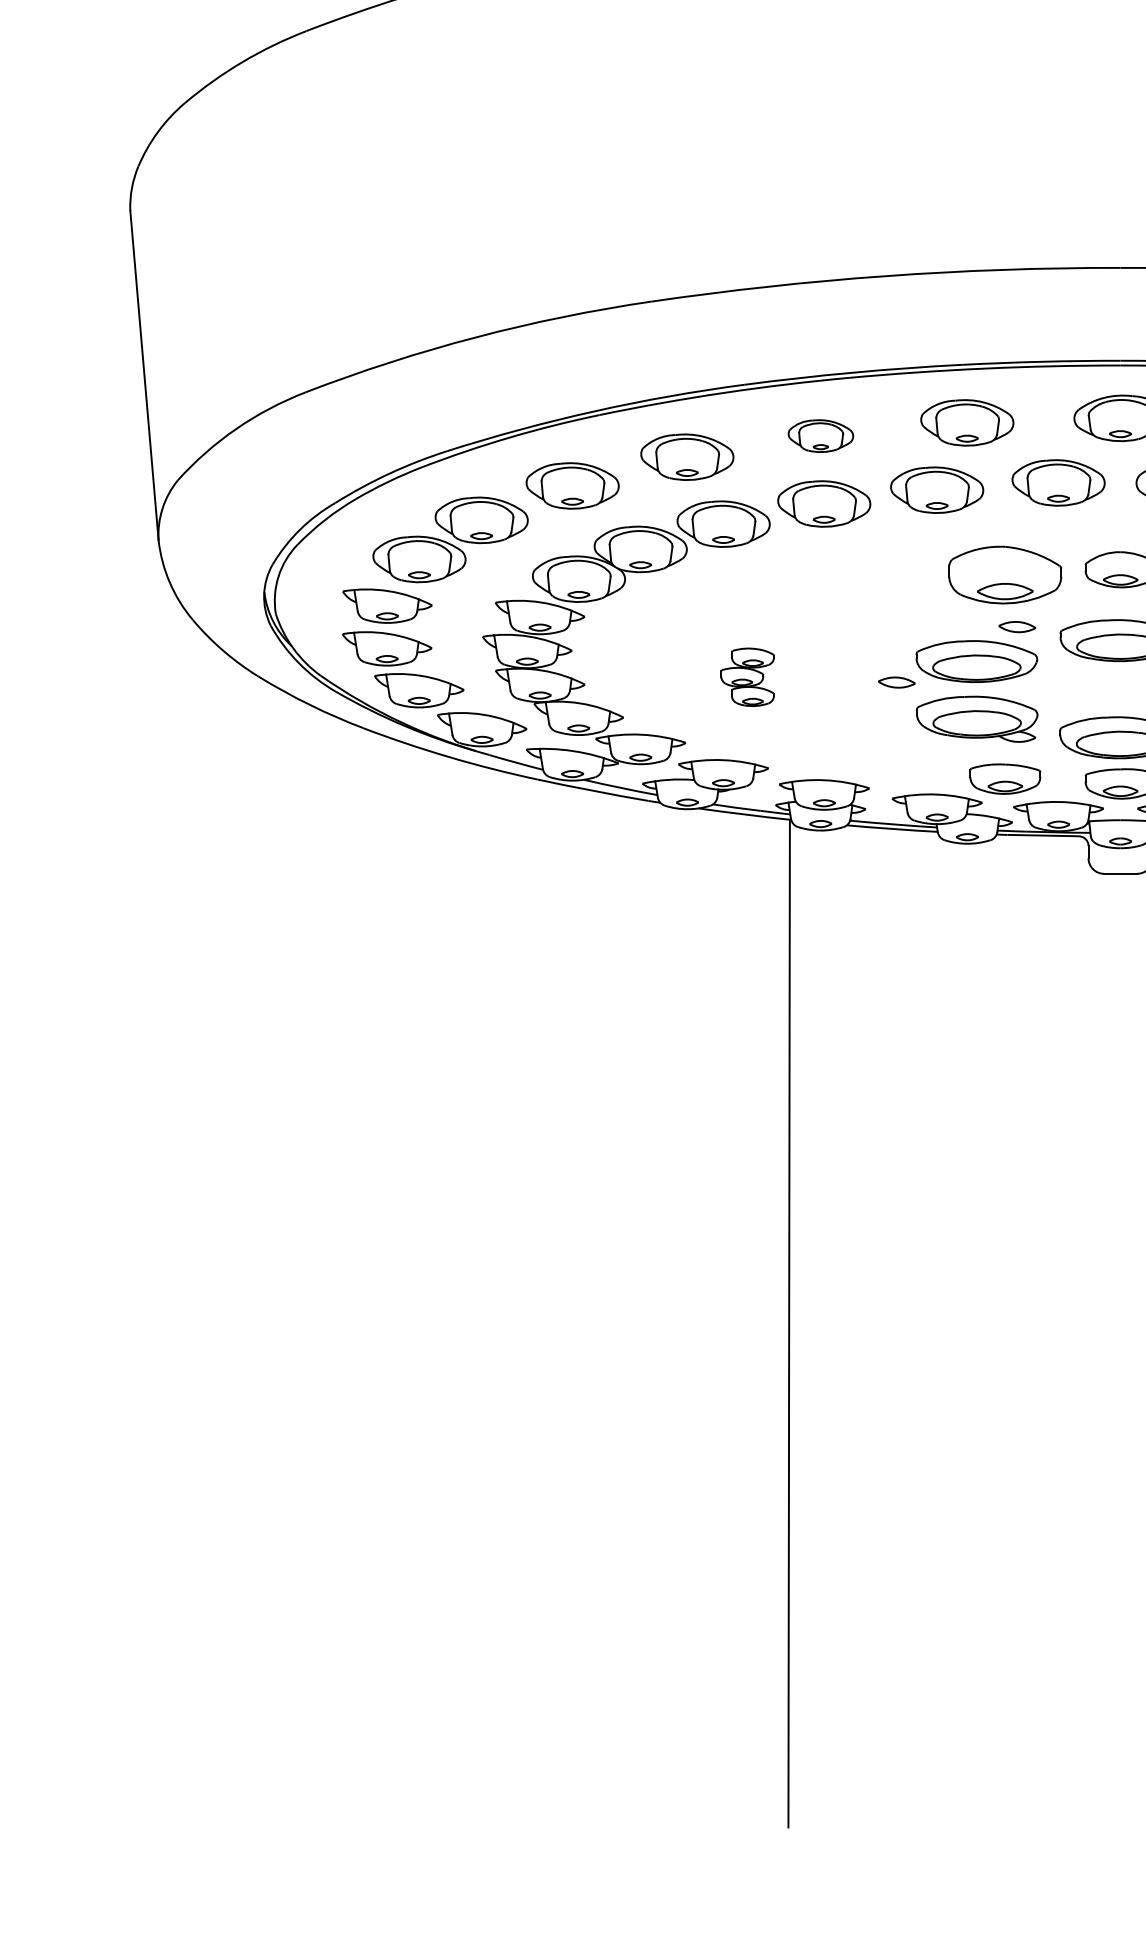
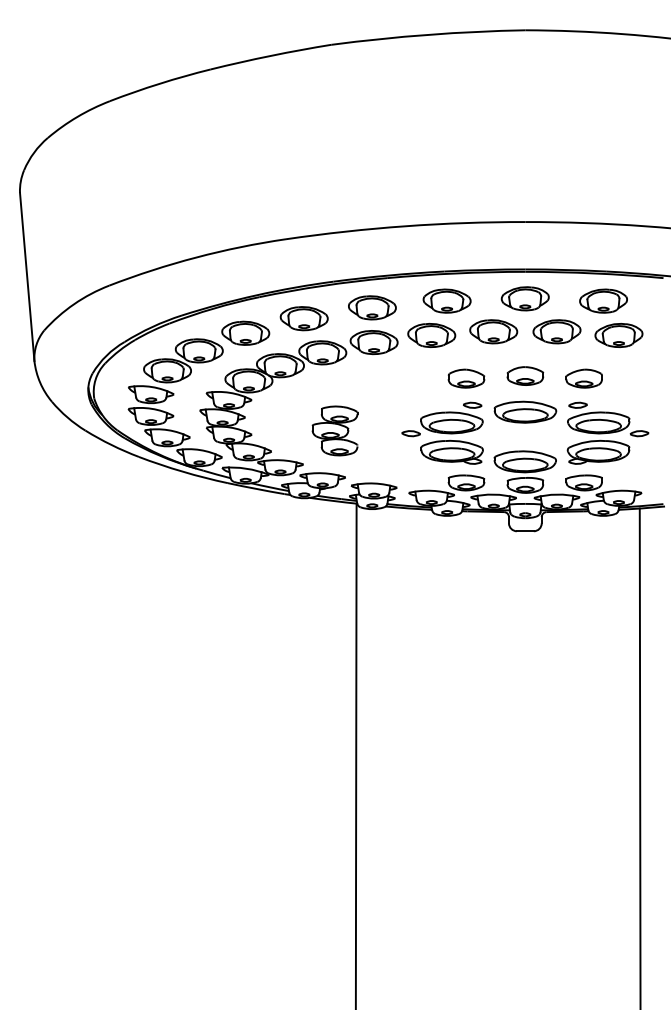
part: (821, 435) -> (372, 307), size x1.43
part: (1005, 574) -> (466, 378), size x0.62
part: (746, 676) -> (334, 430), size x1.67

